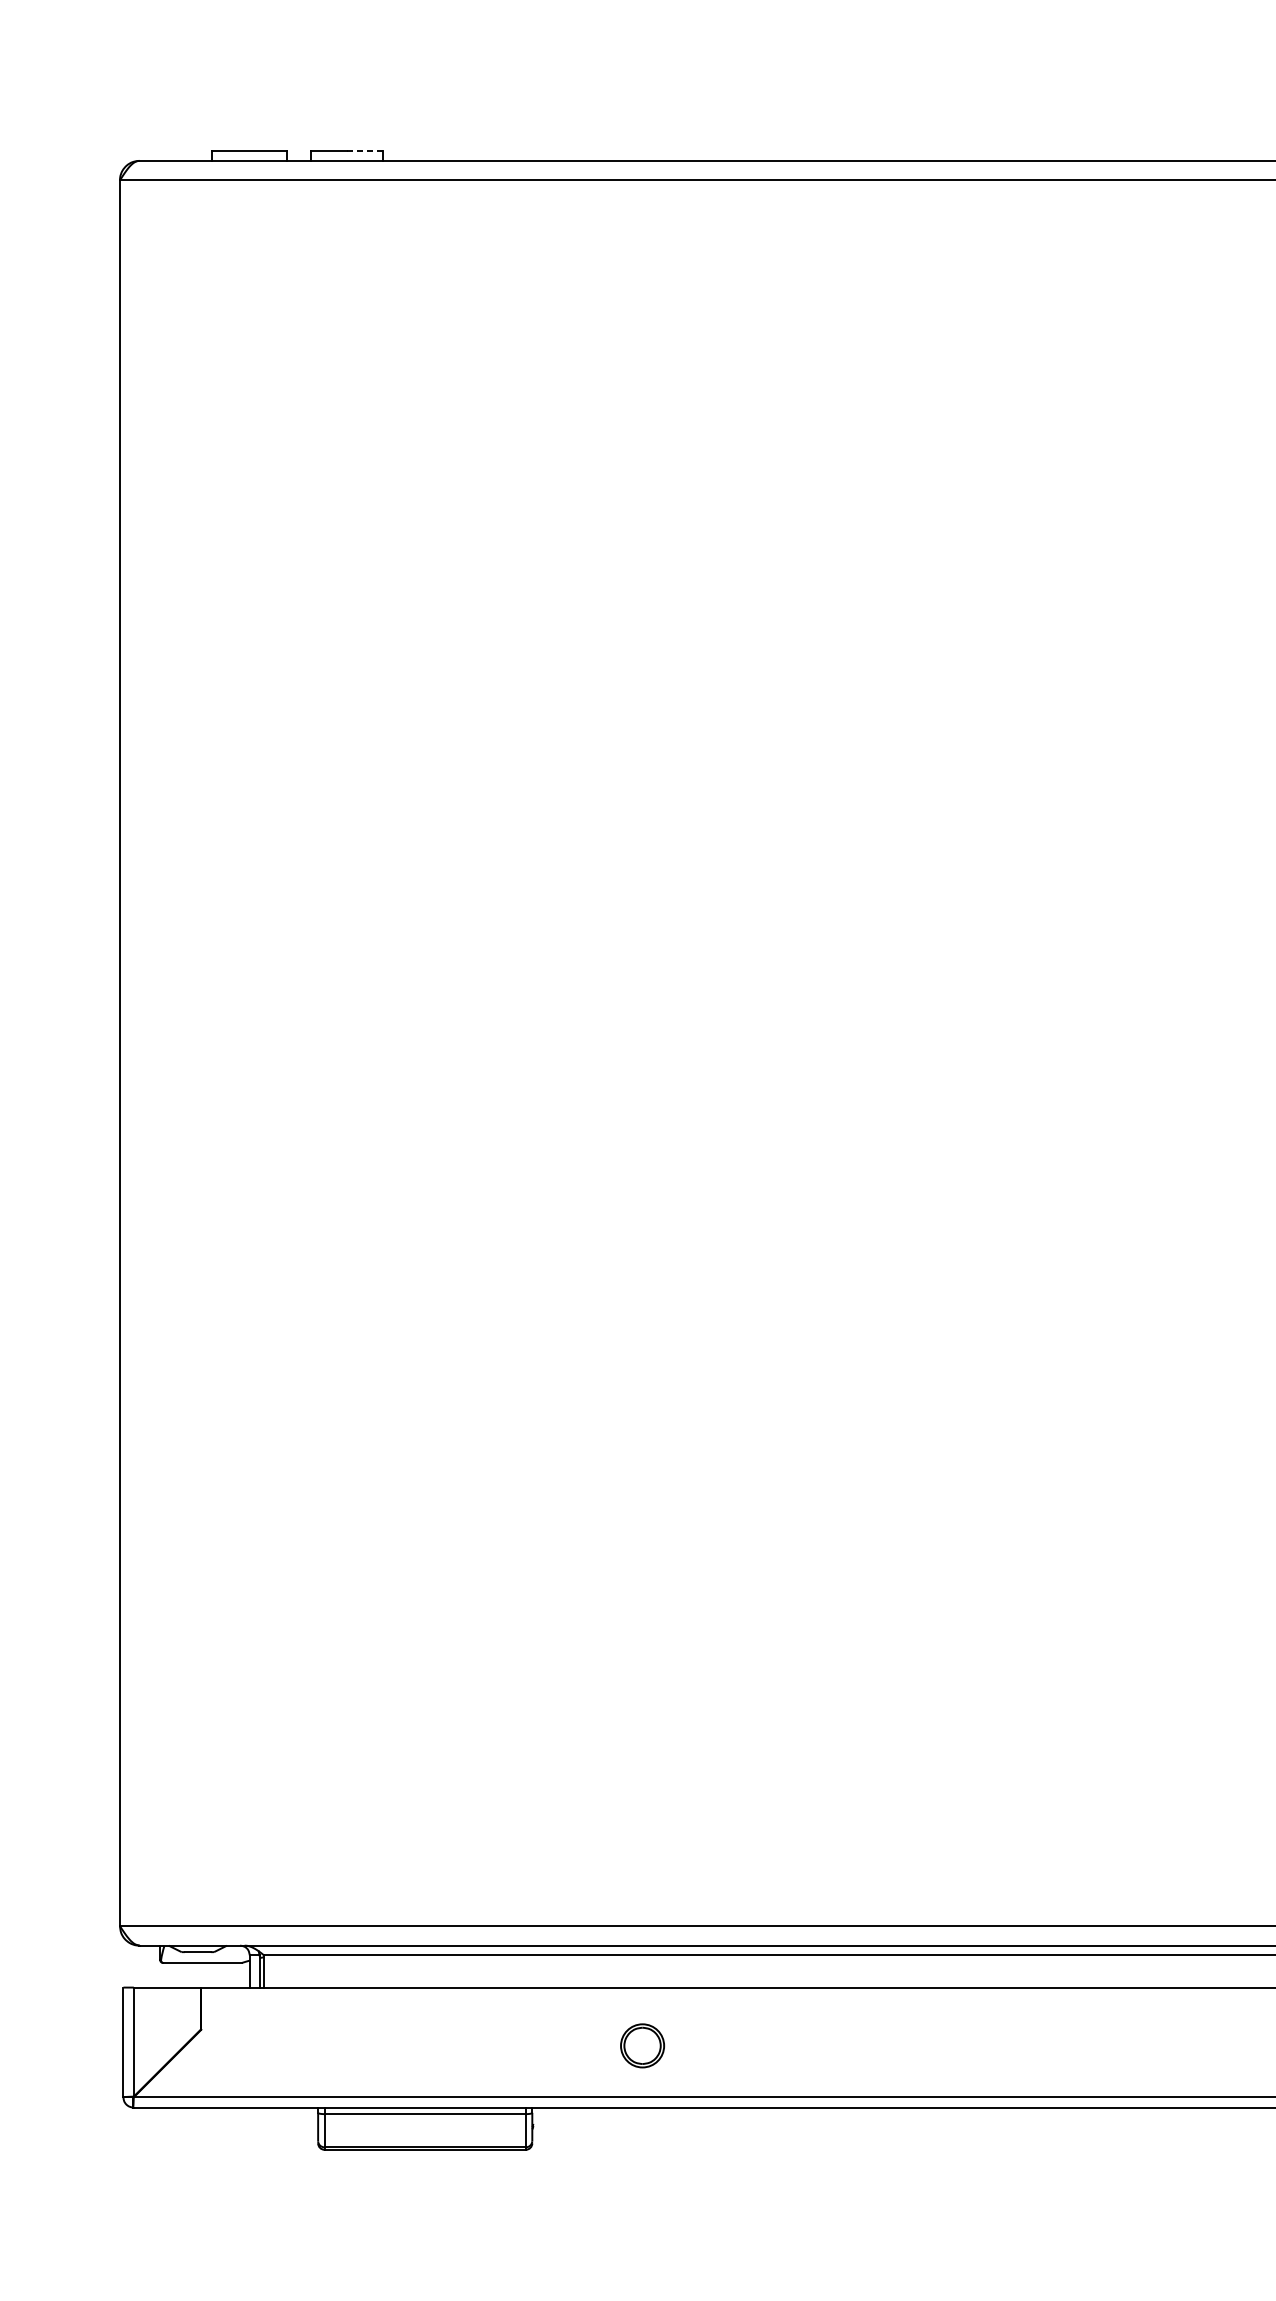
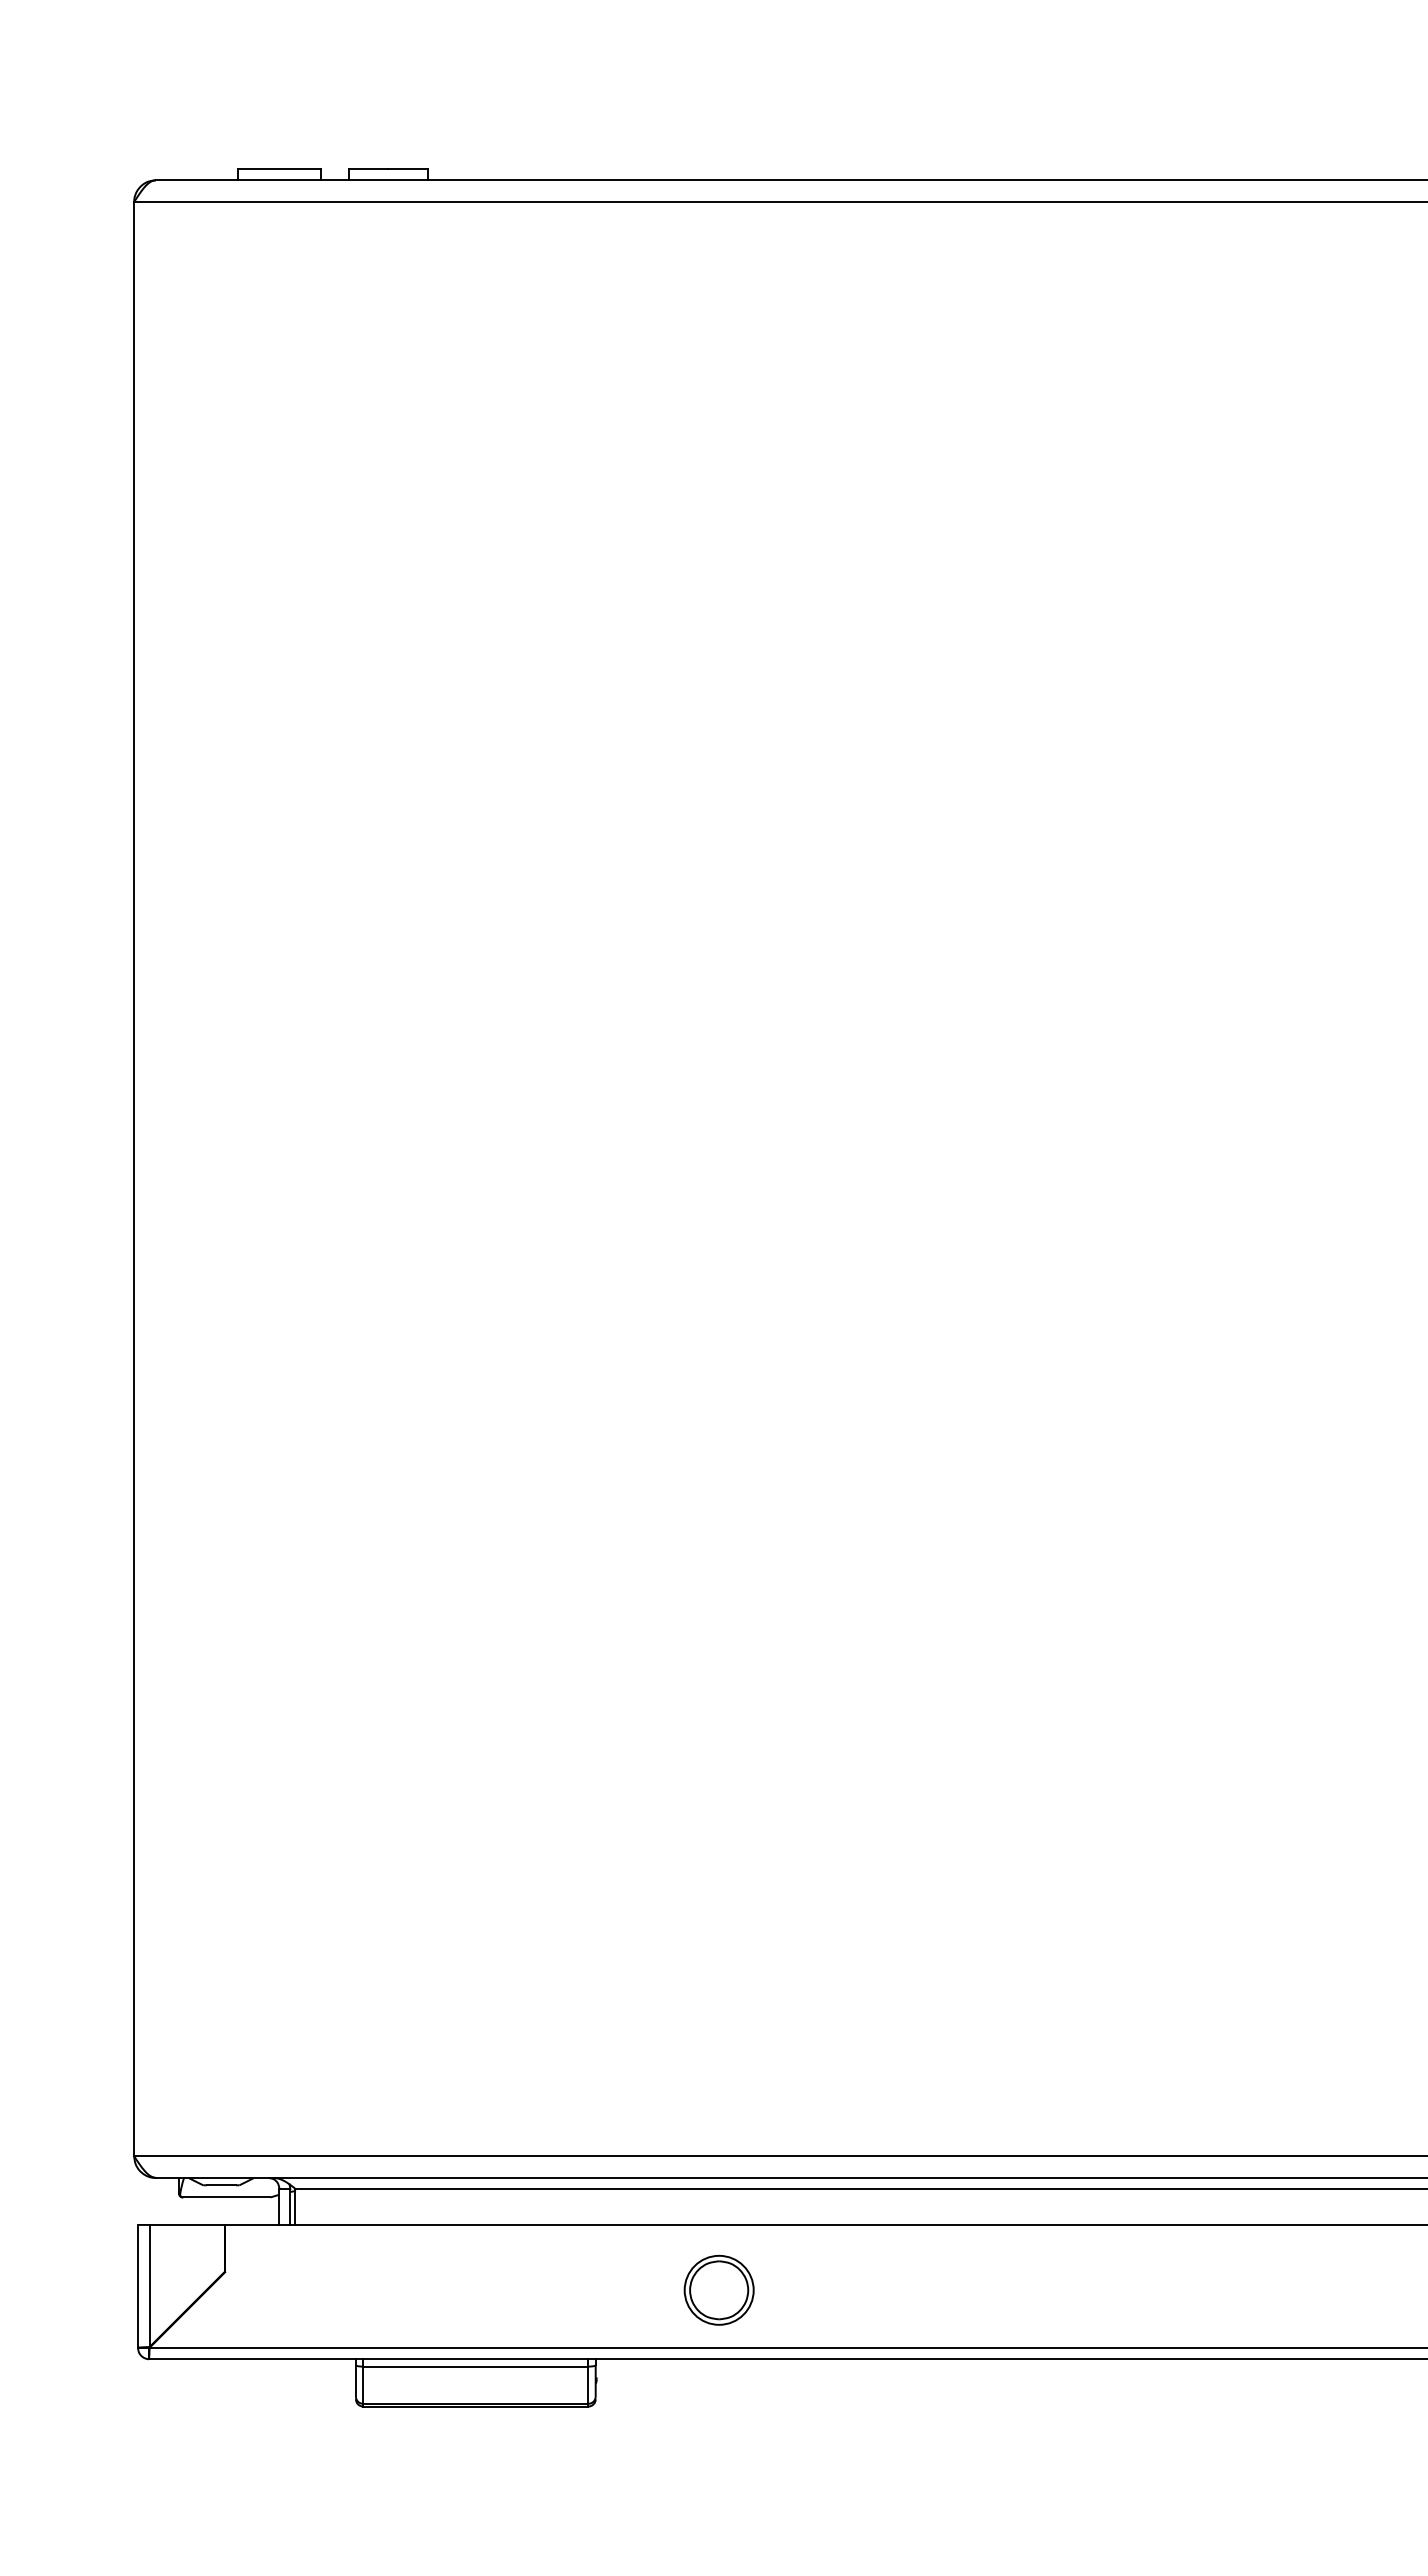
line: (365, 151) -> (408, 169), dashed -> solid
part: (642, 2045) -> (718, 2289), size x1.43

